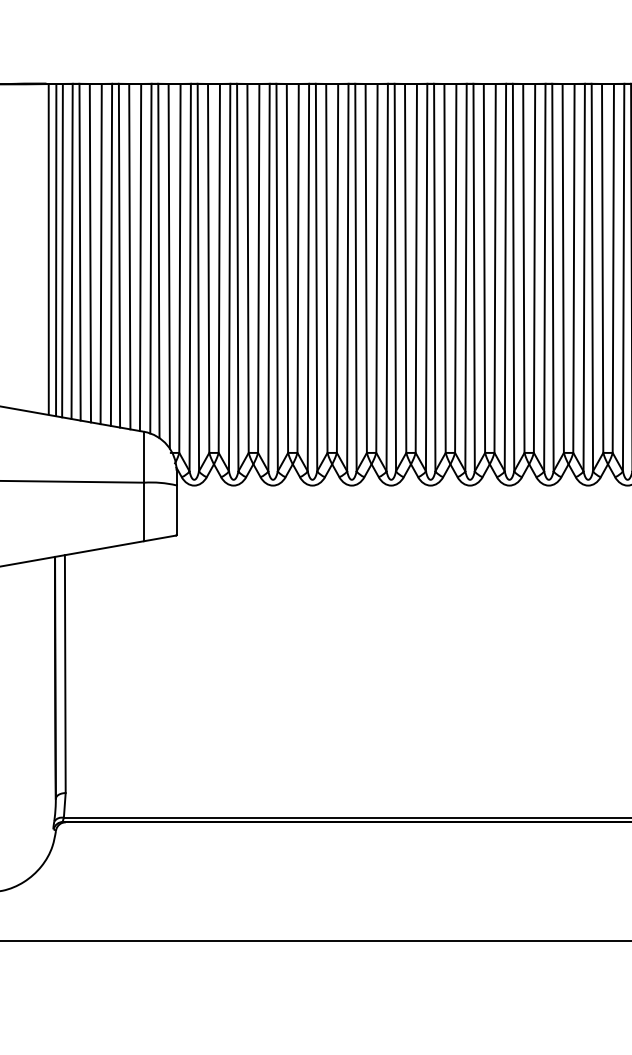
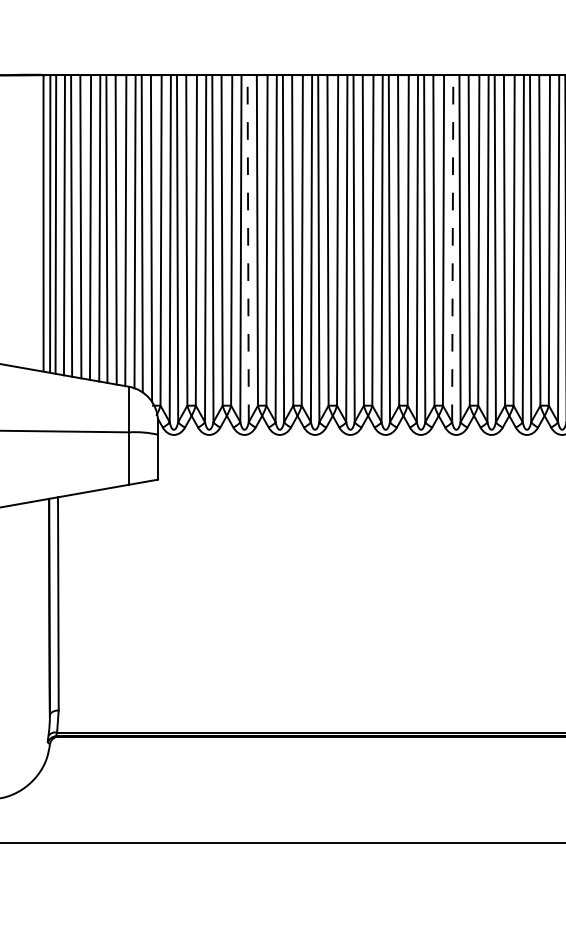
line: (277, 277) -> (248, 248), solid -> dashed
line: (505, 277) -> (452, 248), solid -> dashed

